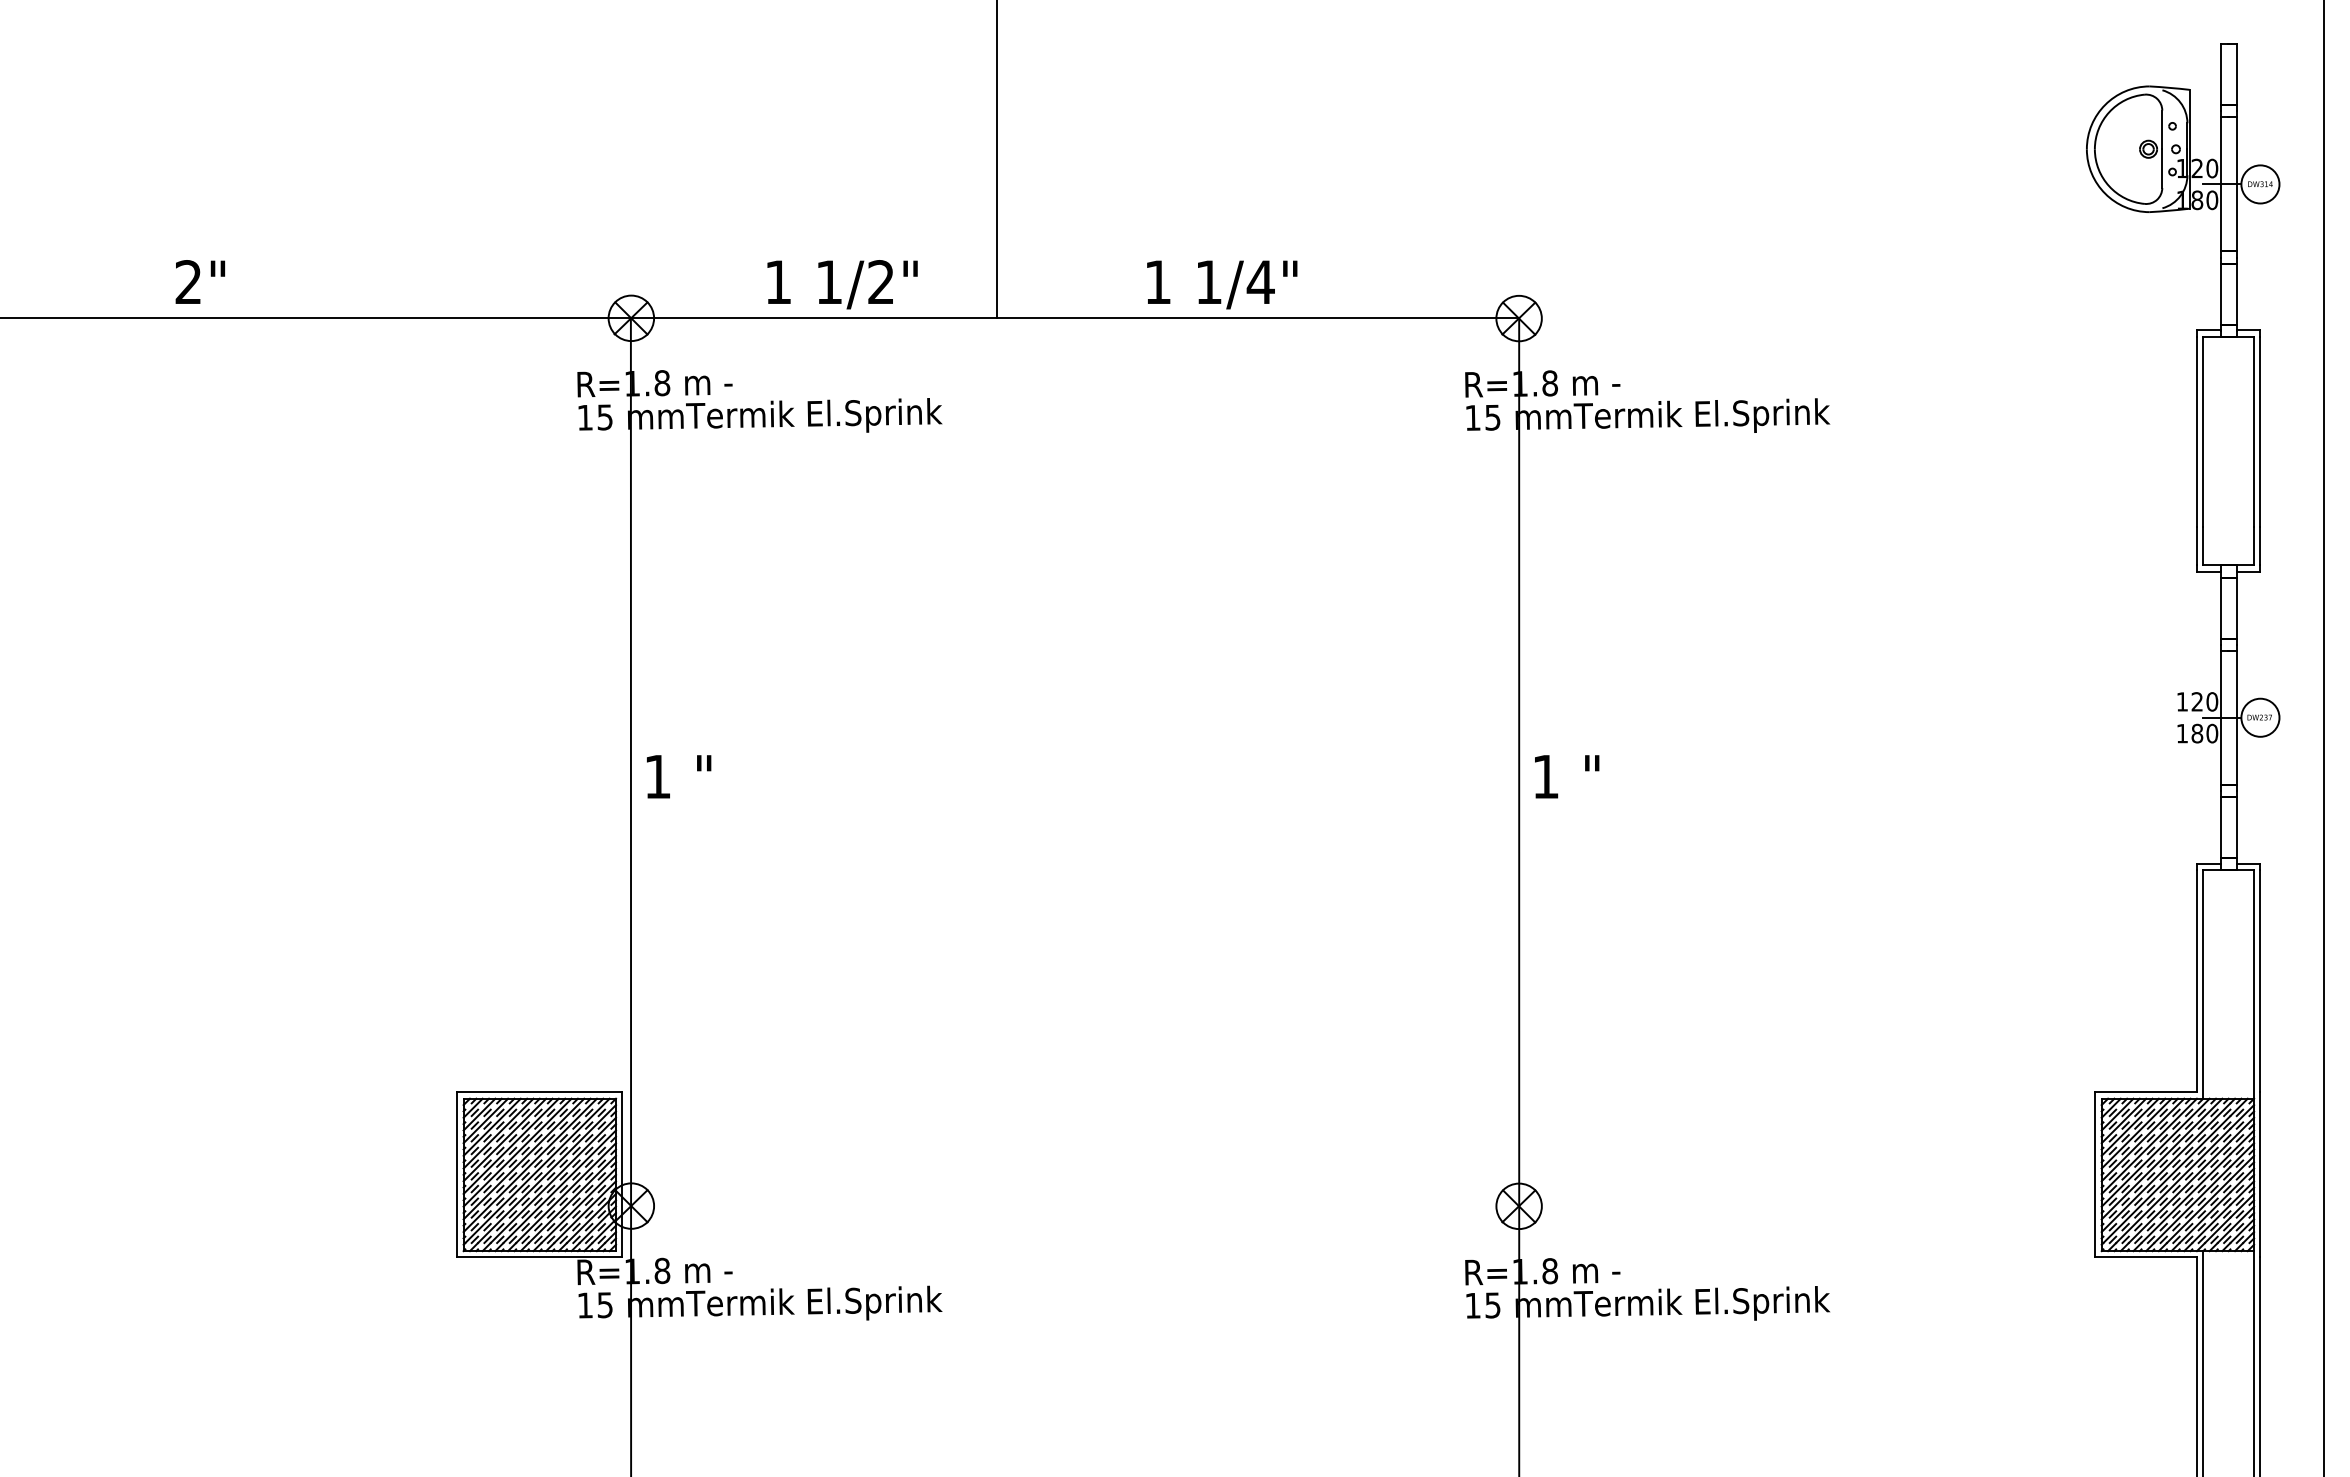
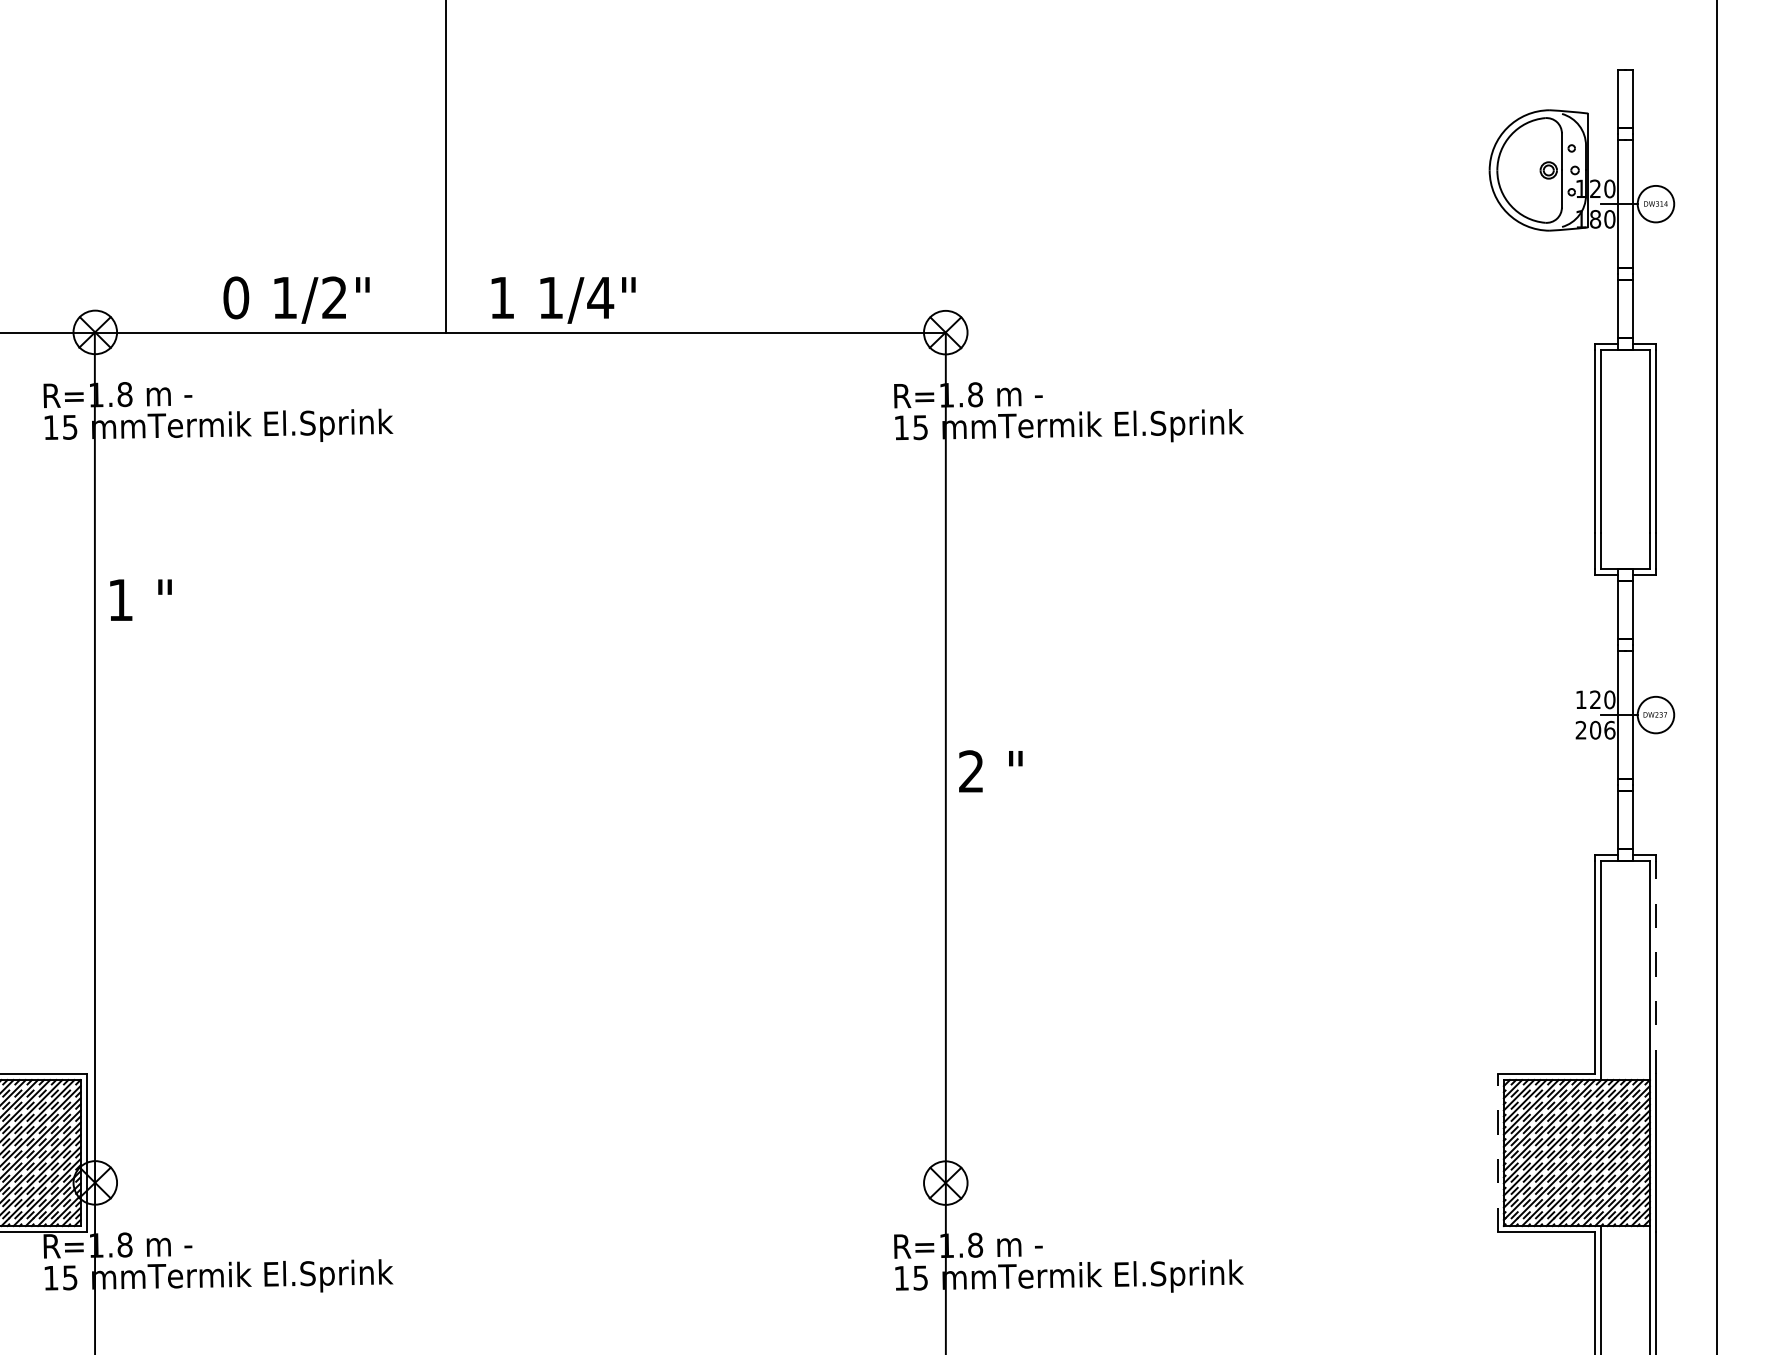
text: (778, 282) -> (236, 298), 1 -> 0
text: (1222, 284) -> (563, 300), moved
text: (2197, 733) -> (1595, 730), 180 -> 206
text: (679, 776) -> (141, 599), moved
text: (1545, 776) -> (971, 771), 1 -> 2
line: (2260, 980) -> (1656, 966), solid -> dashed
line: (2095, 1174) -> (1497, 1152), solid -> dashed

